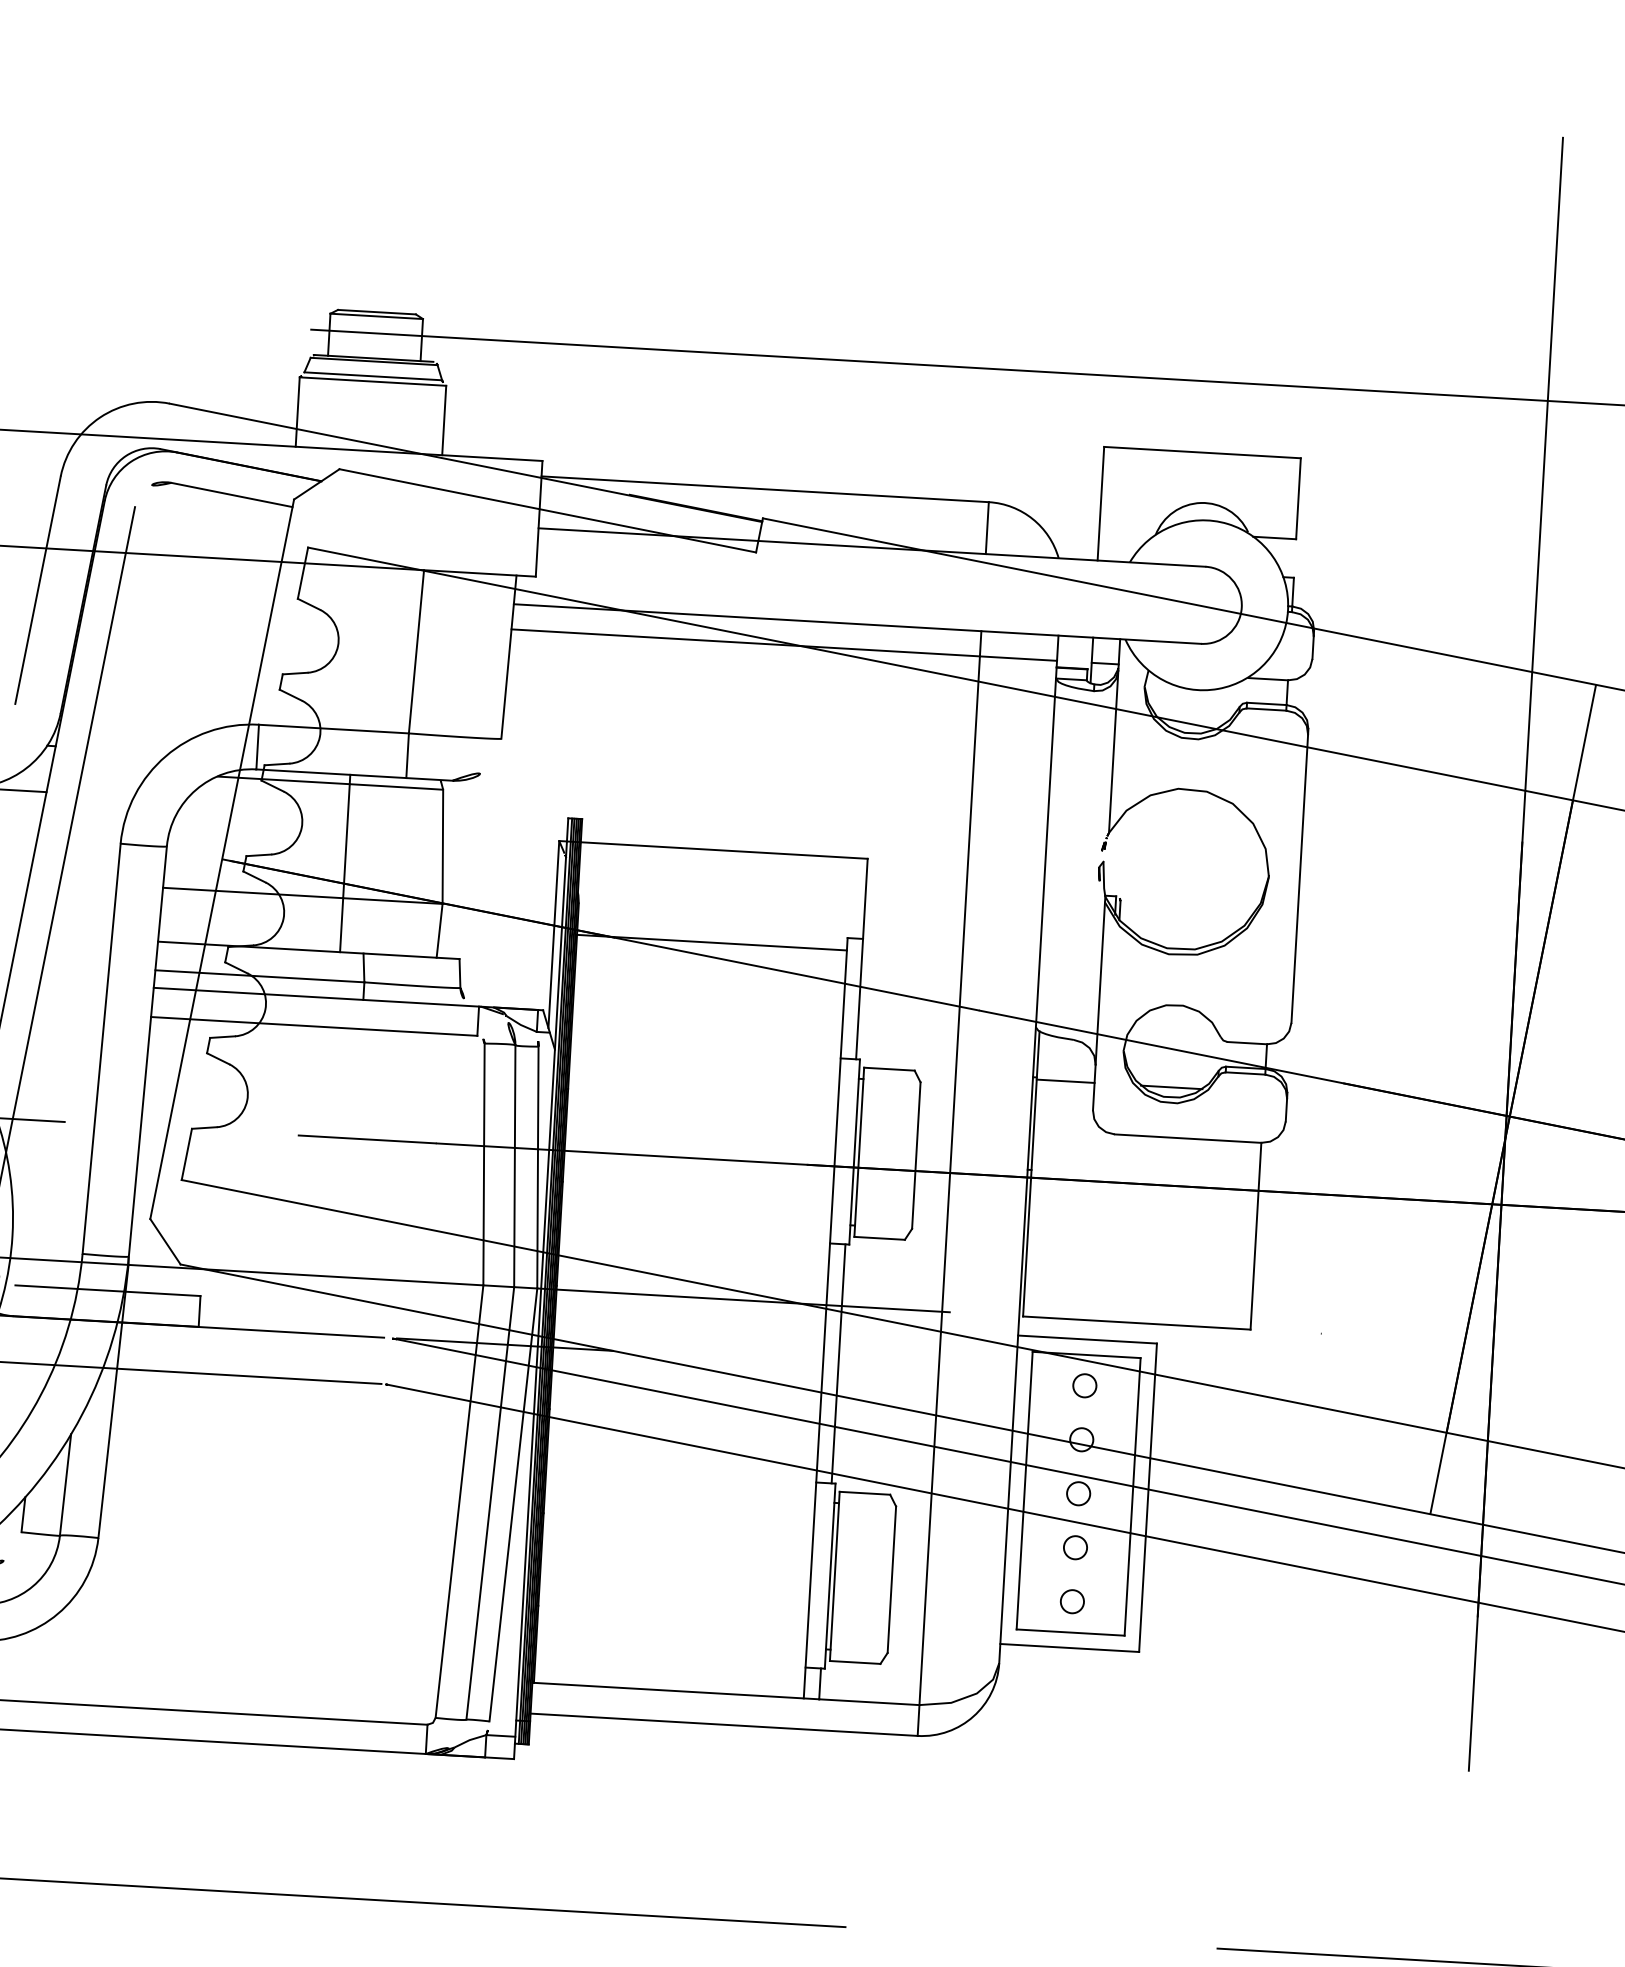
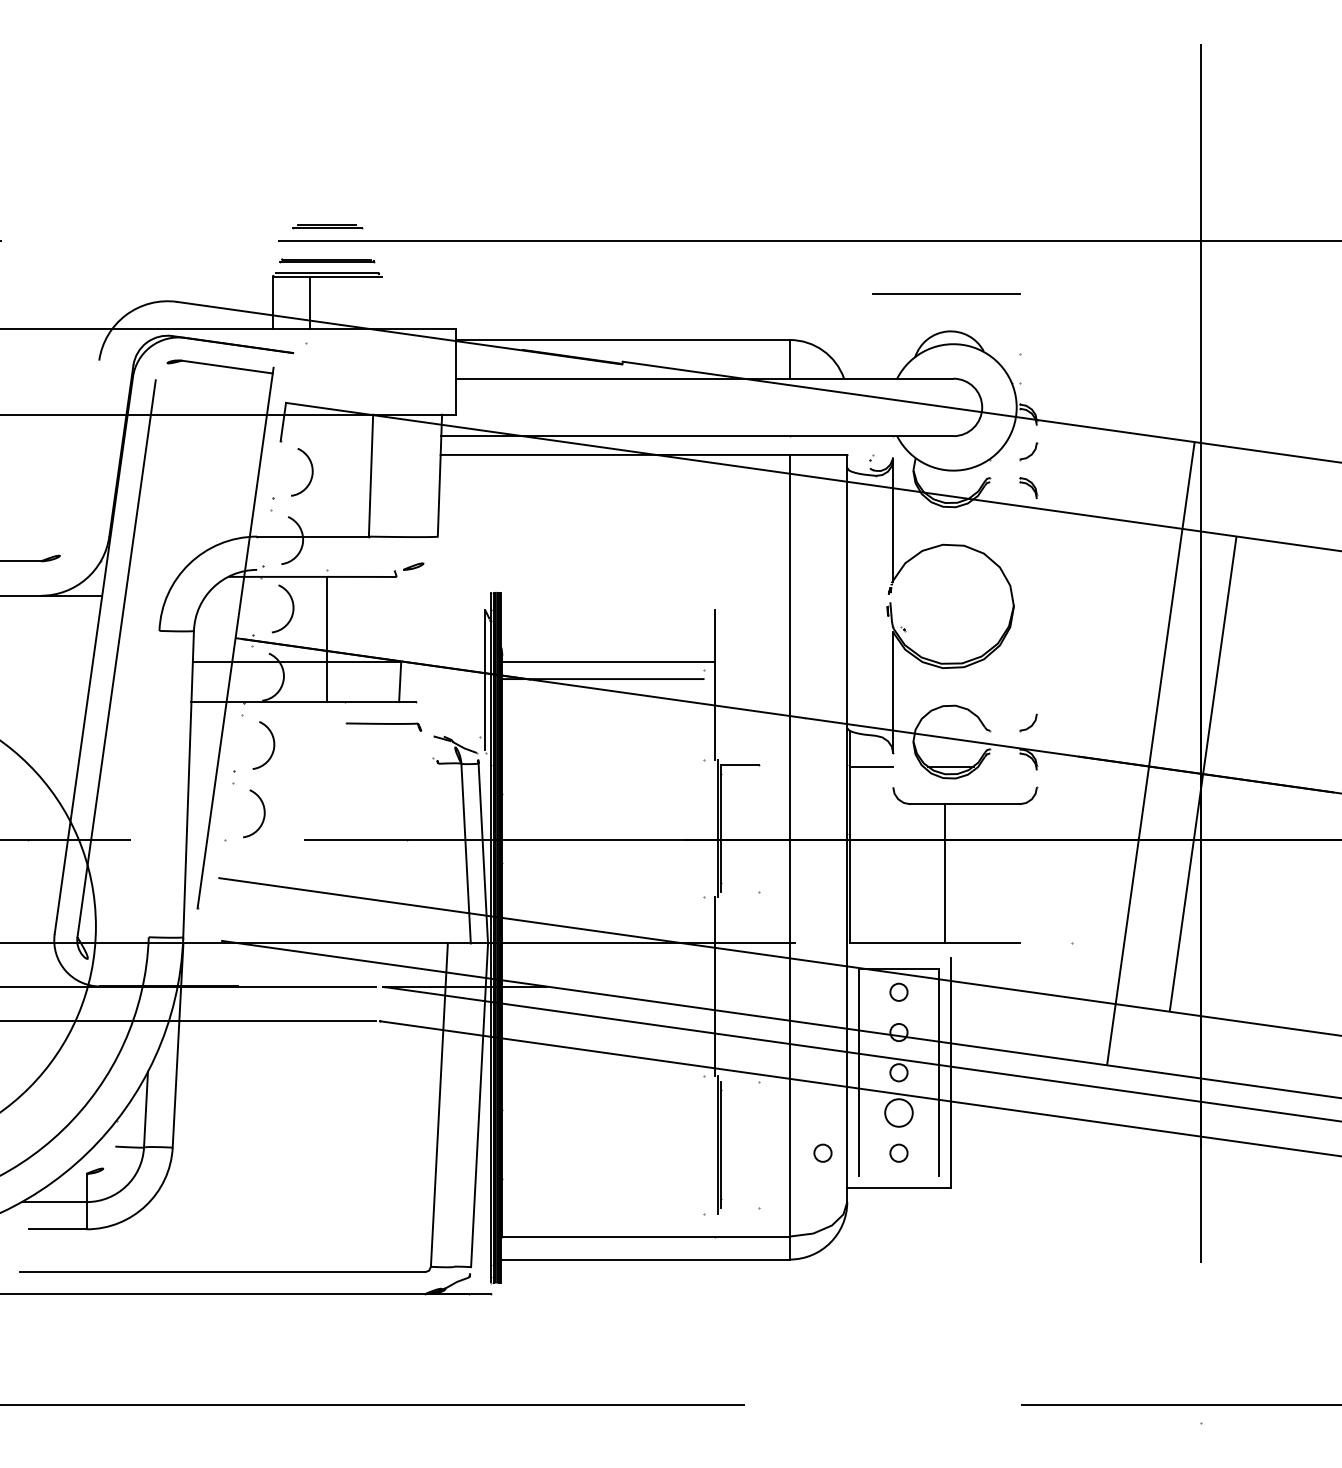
line: (443, 420) -> (309, 302), moved
line: (1298, 499) -> (1019, 324), removed
line: (1101, 503) -> (873, 336), removed
line: (547, 511) -> (462, 365), removed
line: (38, 589) -> (87, 445), removed
line: (354, 774) -> (330, 569), removed
line: (442, 846) -> (398, 619), removed
line: (724, 851) -> (608, 662), moved
line: (1299, 878) -> (1036, 606), removed
line: (259, 976) -> (268, 723), removed
line: (345, 998) -> (333, 736), removed
line: (313, 1026) -> (310, 758), removed
line: (100, 1047) -> (153, 783), removed
line: (1512, 1098) -> (1150, 752), moved
line: (186, 1153) -> (221, 858), removed
line: (915, 1155) -> (763, 828), removed
line: (483, 1164) -> (442, 853), removed
line: (1255, 1235) -> (944, 873), moved
line: (880, 1238) -> (740, 891), removed
line: (108, 1290) -> (169, 963), removed
line: (825, 1317) -> (703, 952), removed
line: (1086, 1339) -> (898, 957), removed
line: (865, 1493) -> (740, 1081), removed
line: (489, 1502) -> (461, 1104), removed
circle: (1074, 1547) -> (898, 1112), size x1.6
line: (891, 1579) -> (763, 1144), removed
circle: (969, 1594) -> (822, 1152), added
line: (1069, 1632) -> (898, 1176), removed
line: (855, 1662) -> (740, 1207), removed

